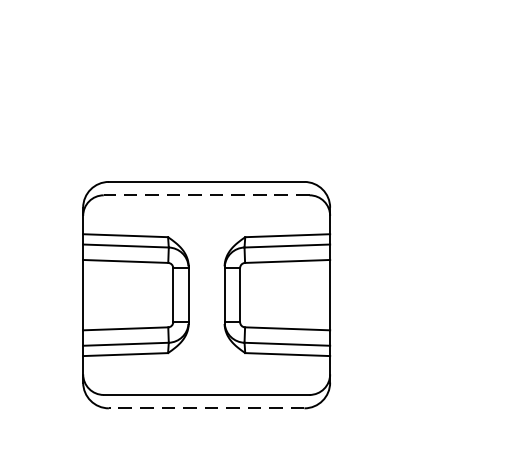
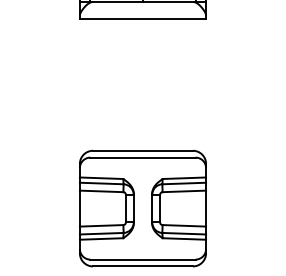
line: (205, 195) -> (142, 157), dashed -> solid
line: (205, 408) -> (142, 266), dashed -> solid

